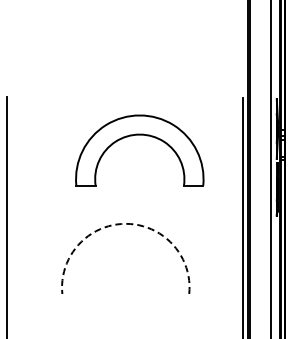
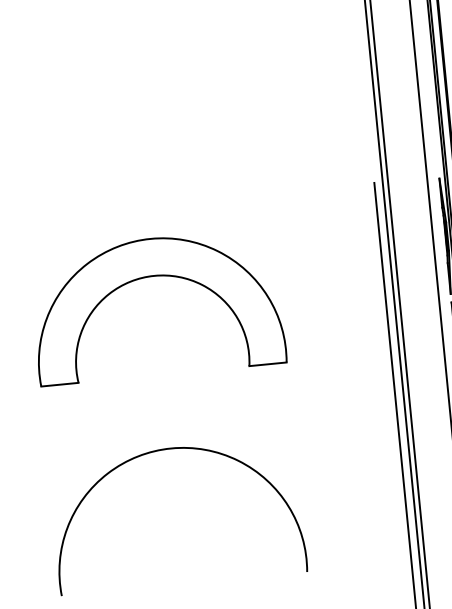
part: (139, 135) -> (153, 277), moved
arc: (125, 223) -> (170, 447), dashed -> solid

